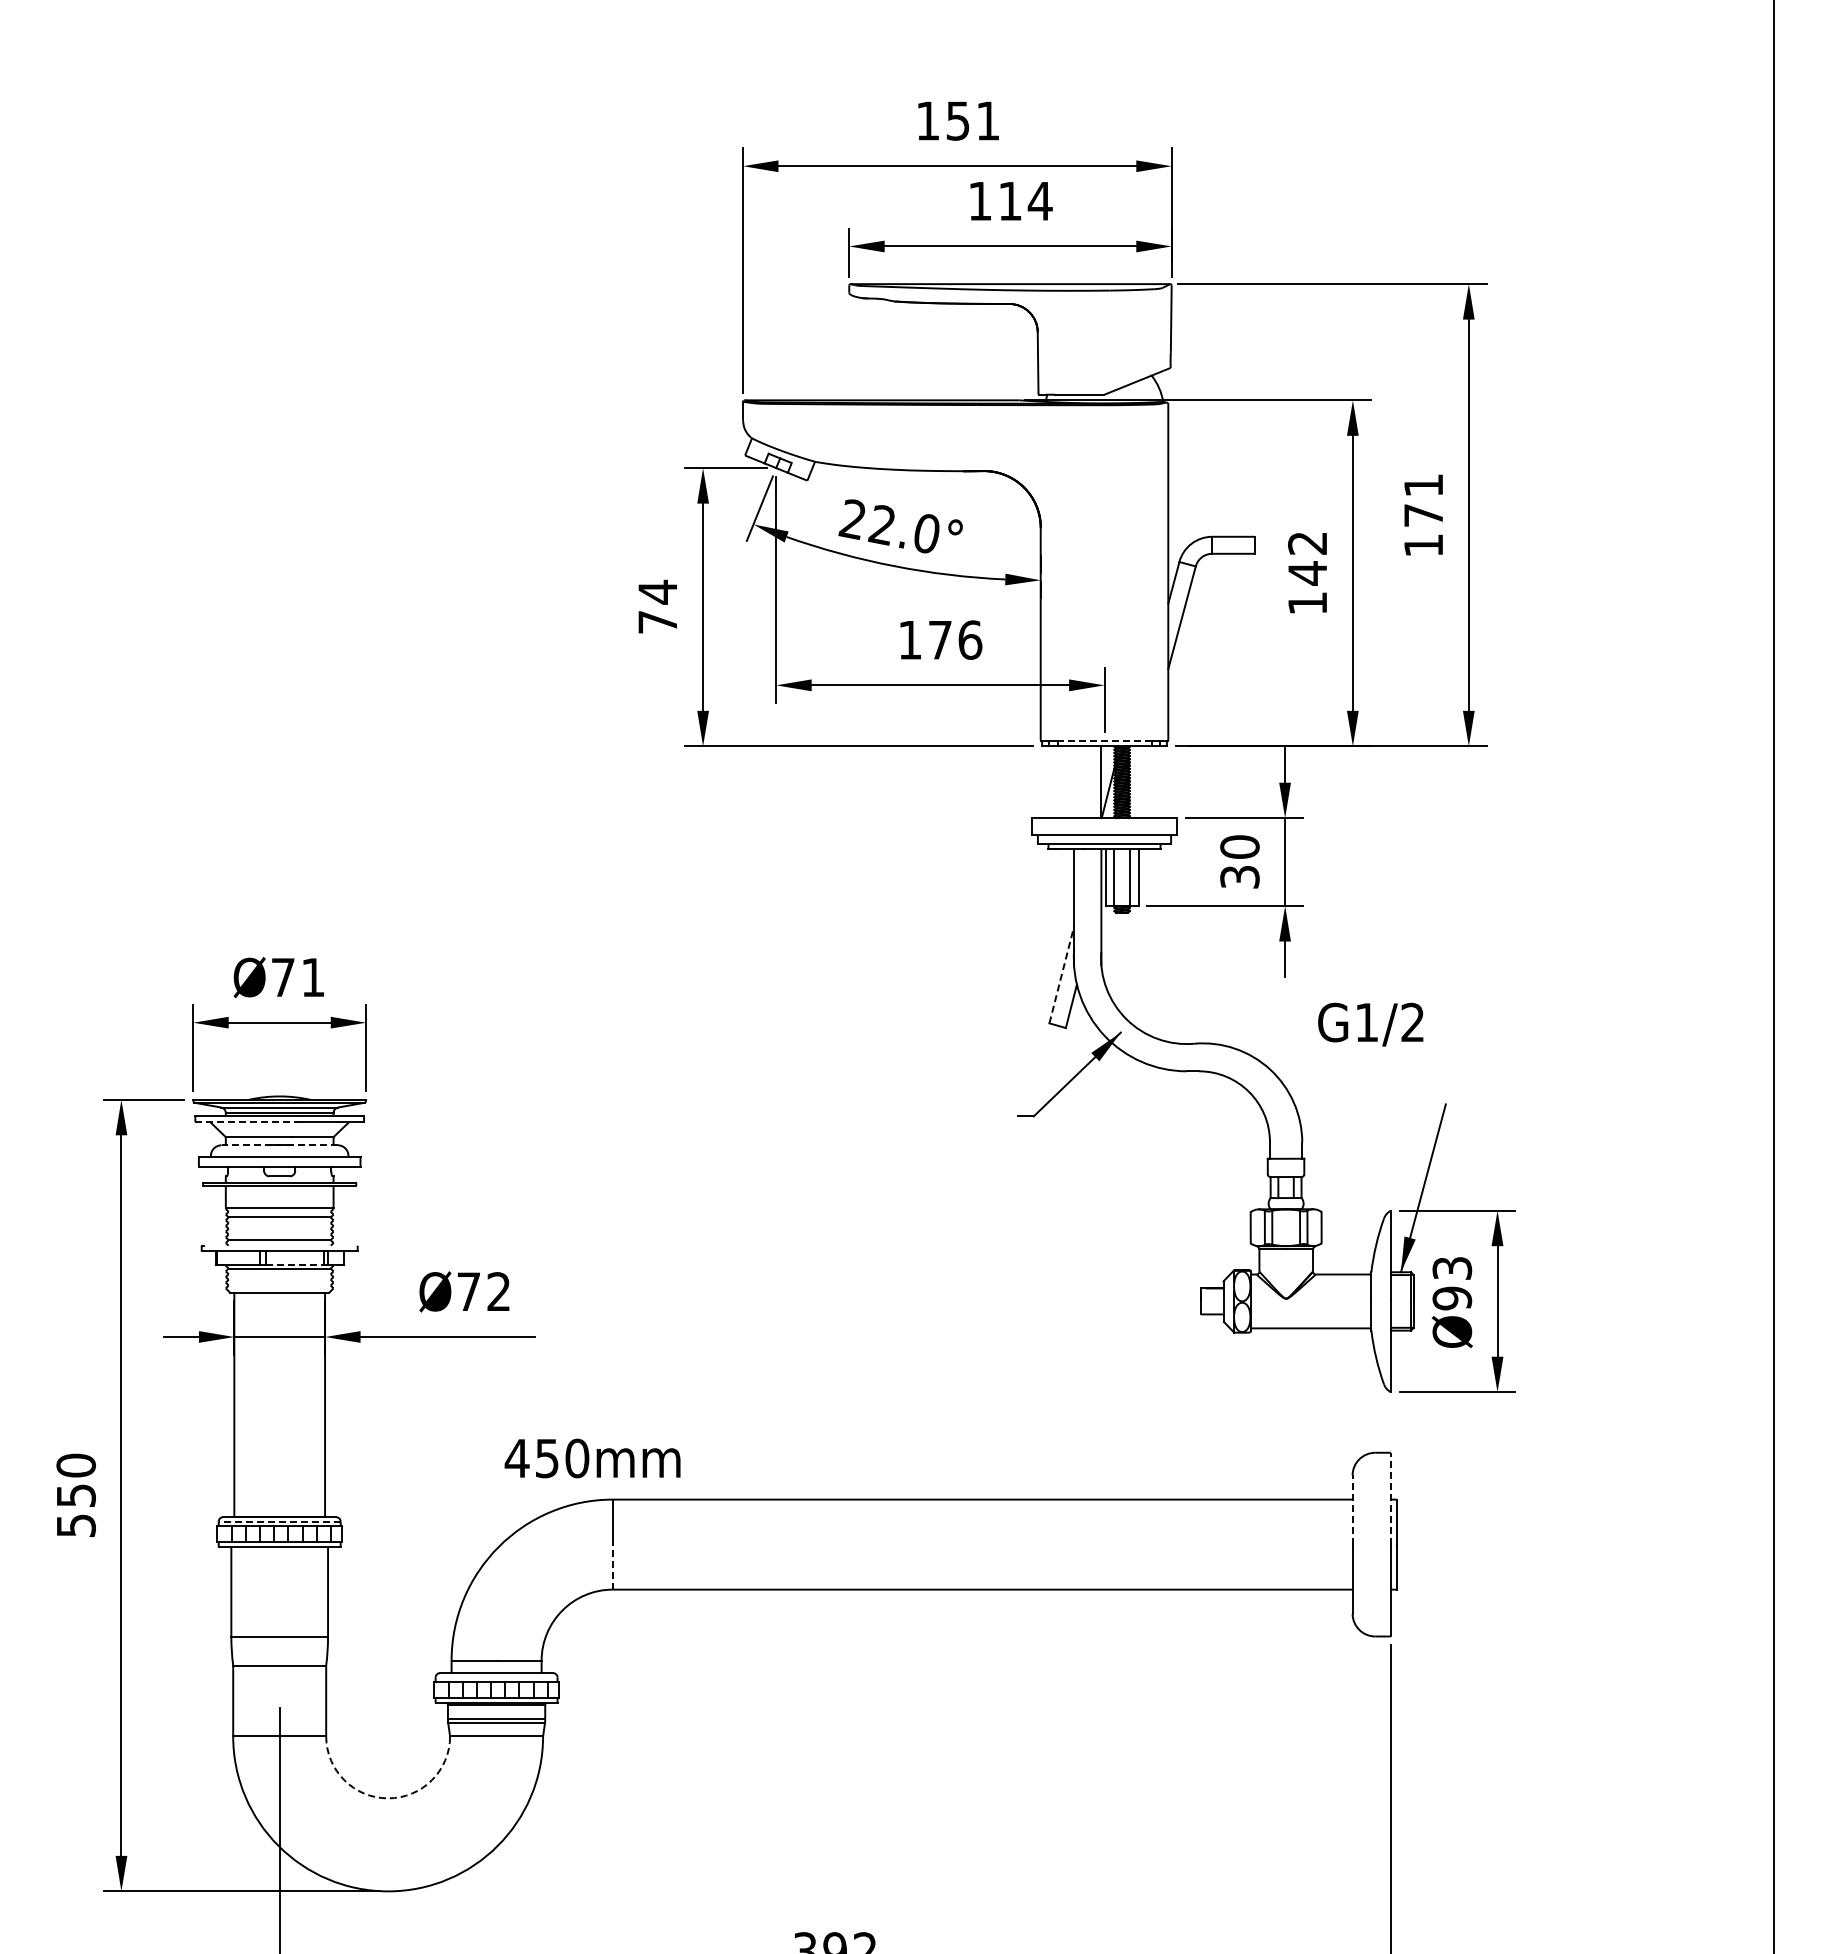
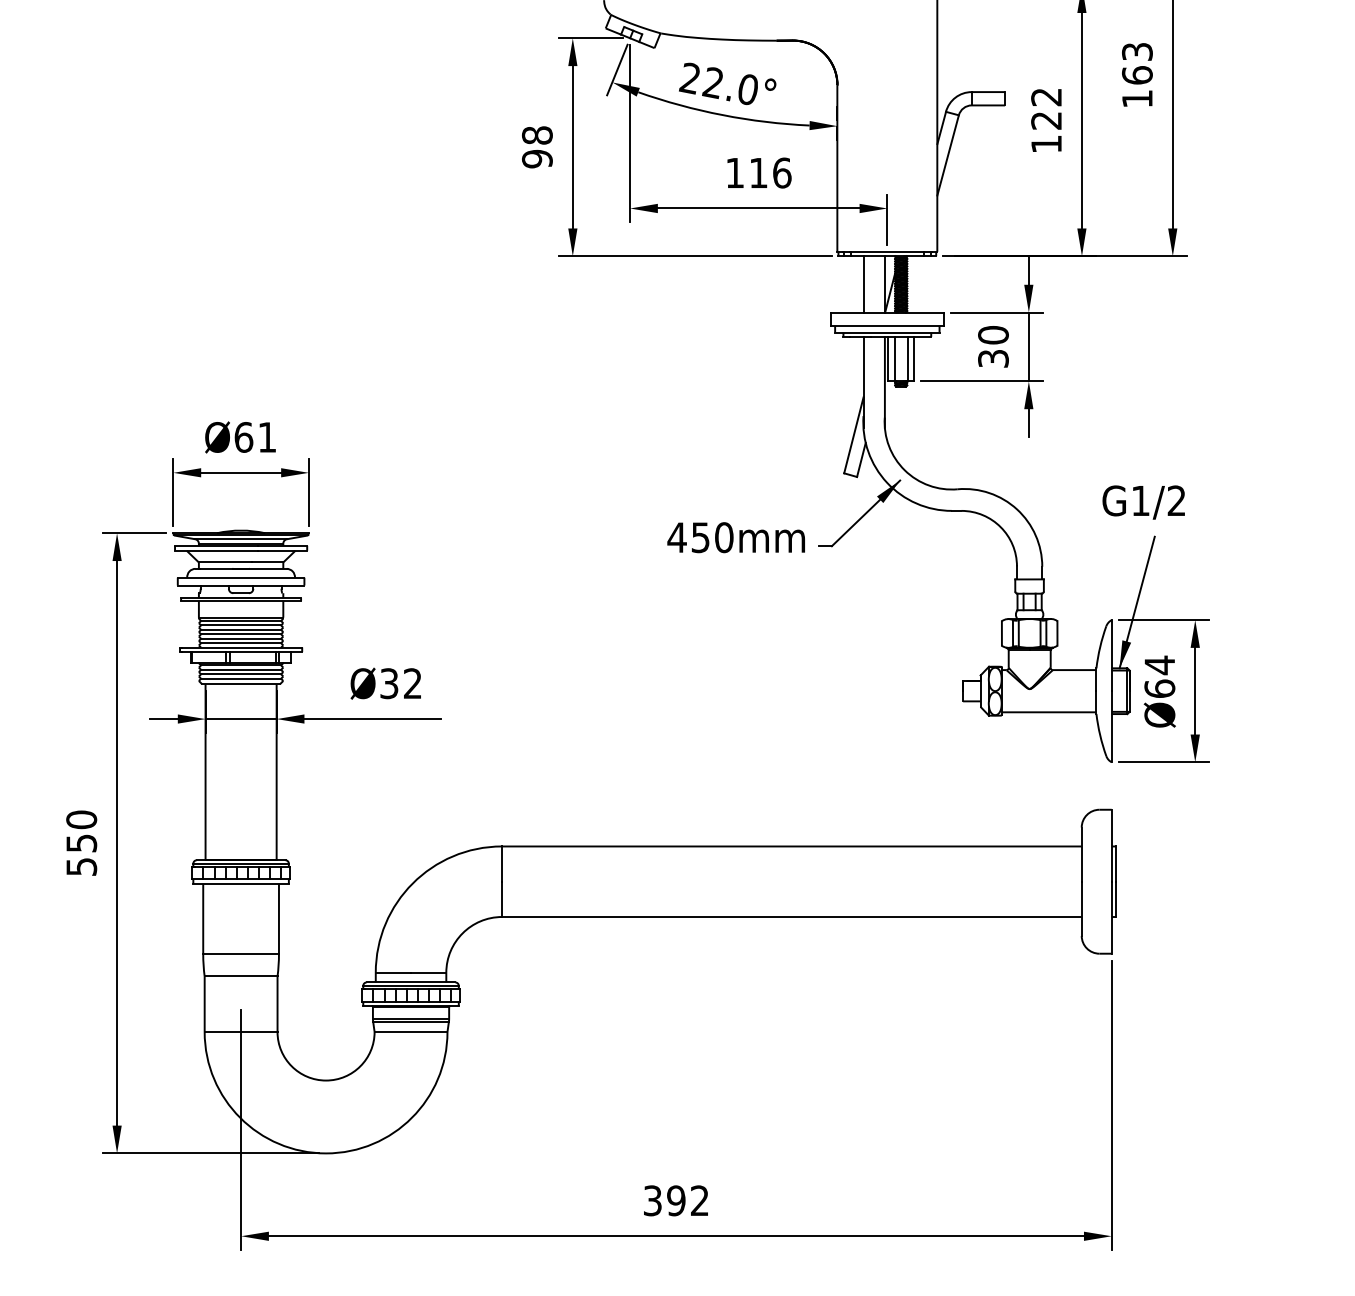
text: (1423, 500) -> (1137, 63), 171 -> 163
text: (1307, 573) -> (1046, 120), 142 -> 122
text: (657, 606) -> (537, 146), 74 -> 98
text: (940, 640) -> (758, 173), 176 -> 116
line: (1105, 740) -> (888, 251), dashed -> solid
line: (1074, 782) -> (863, 284), added
line: (1061, 974) -> (853, 435), dashed -> solid
text: (283, 977) -> (244, 437), Ø71 -> Ø61
text: (1370, 1024) -> (1143, 502), moved
line: (248, 1122) -> (216, 551), dashed -> solid
line: (279, 1145) -> (240, 569), dashed -> solid
line: (279, 1211) -> (240, 620), added
line: (279, 1223) -> (240, 630), added
line: (279, 1228) -> (240, 634), added
line: (279, 1234) -> (240, 638), added
line: (280, 1245) -> (241, 647), added
line: (295, 1264) -> (253, 662), dashed -> solid
line: (279, 1274) -> (240, 670), added
line: (279, 1279) -> (240, 674), added
text: (1452, 1283) -> (1159, 677), Ø93 -> Ø64
line: (279, 1285) -> (240, 678), added
text: (468, 1291) -> (389, 683), Ø72 -> Ø32
text: (592, 1458) -> (736, 537), moved
line: (1390, 1498) -> (1111, 845), dashed -> solid
line: (1352, 1510) -> (1081, 855), dashed -> solid
line: (279, 1521) -> (240, 863), dashed -> solid
line: (612, 1567) -> (501, 899), dashed -> solid
line: (496, 1677) -> (410, 985), added
arc: (388, 1798) -> (326, 1080), dashed -> solid

